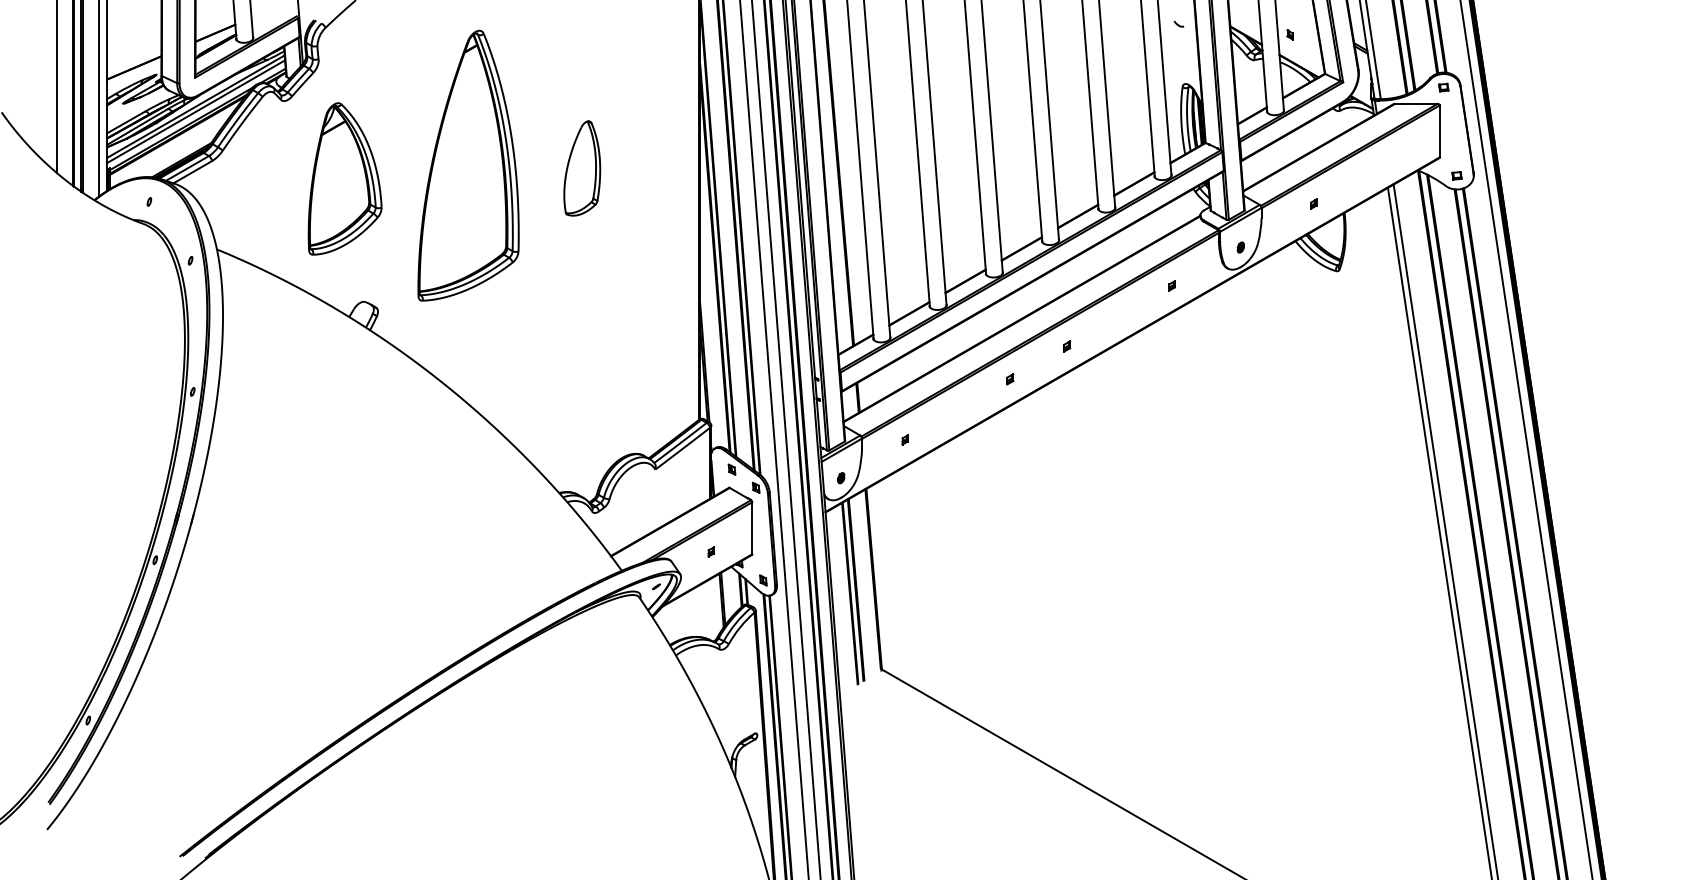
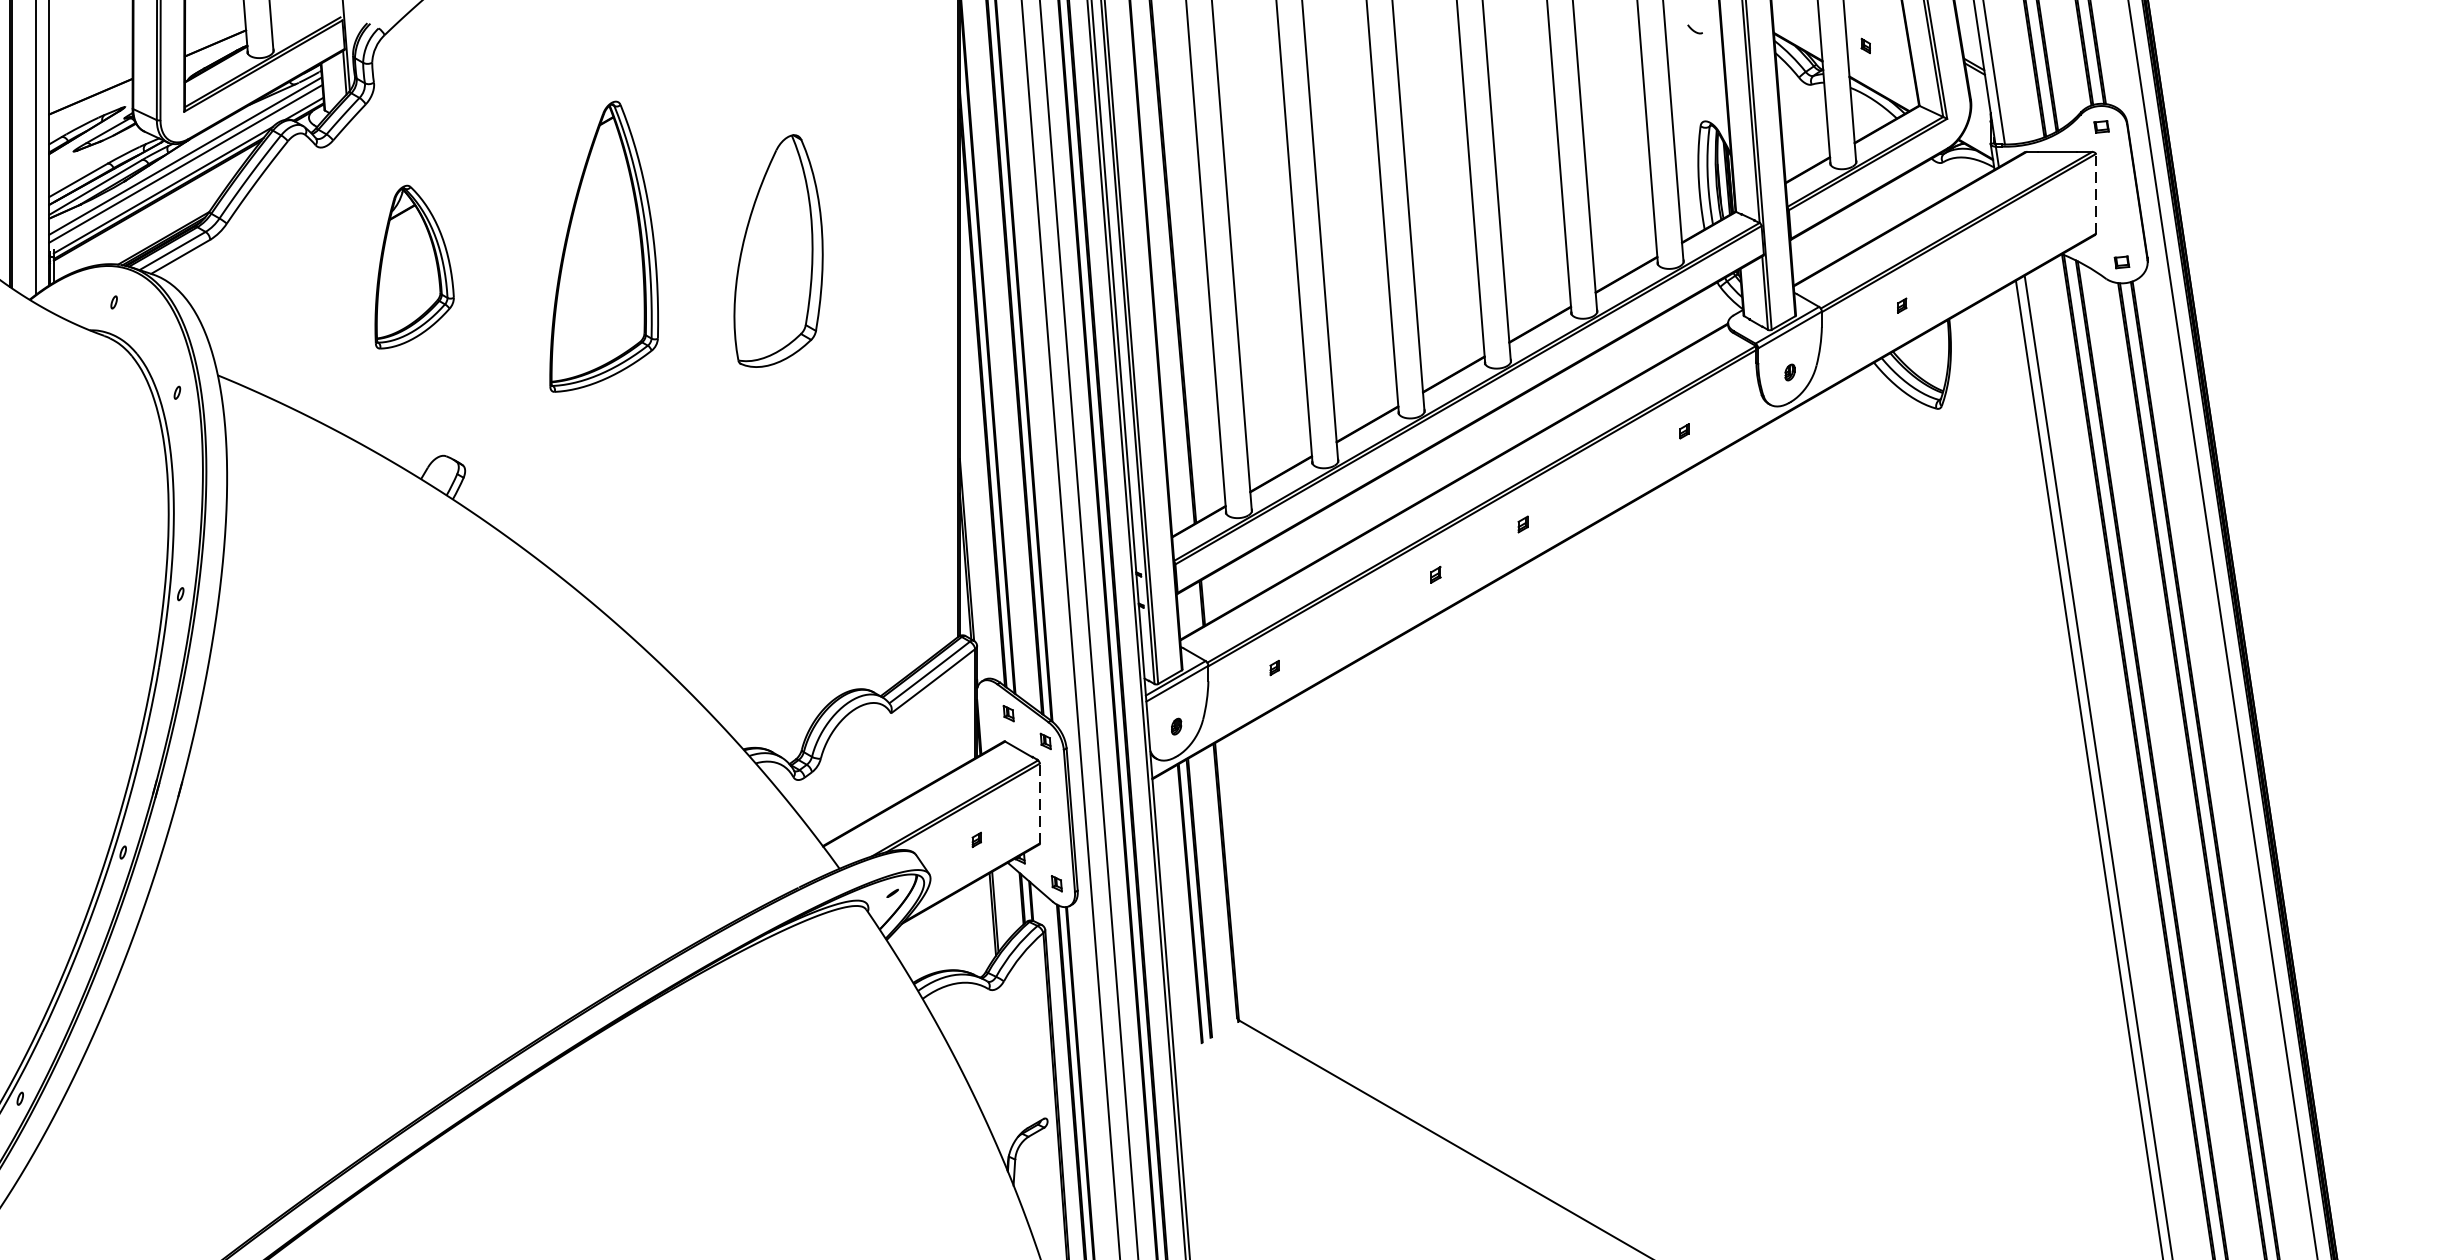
line: (1439, 131) -> (2095, 194), solid -> dashed
part: (468, 165) -> (604, 246), size x0.7
part: (582, 168) -> (779, 251), size x1.6
part: (344, 178) -> (413, 266), size x0.7
line: (752, 528) -> (1040, 803), solid -> dashed

